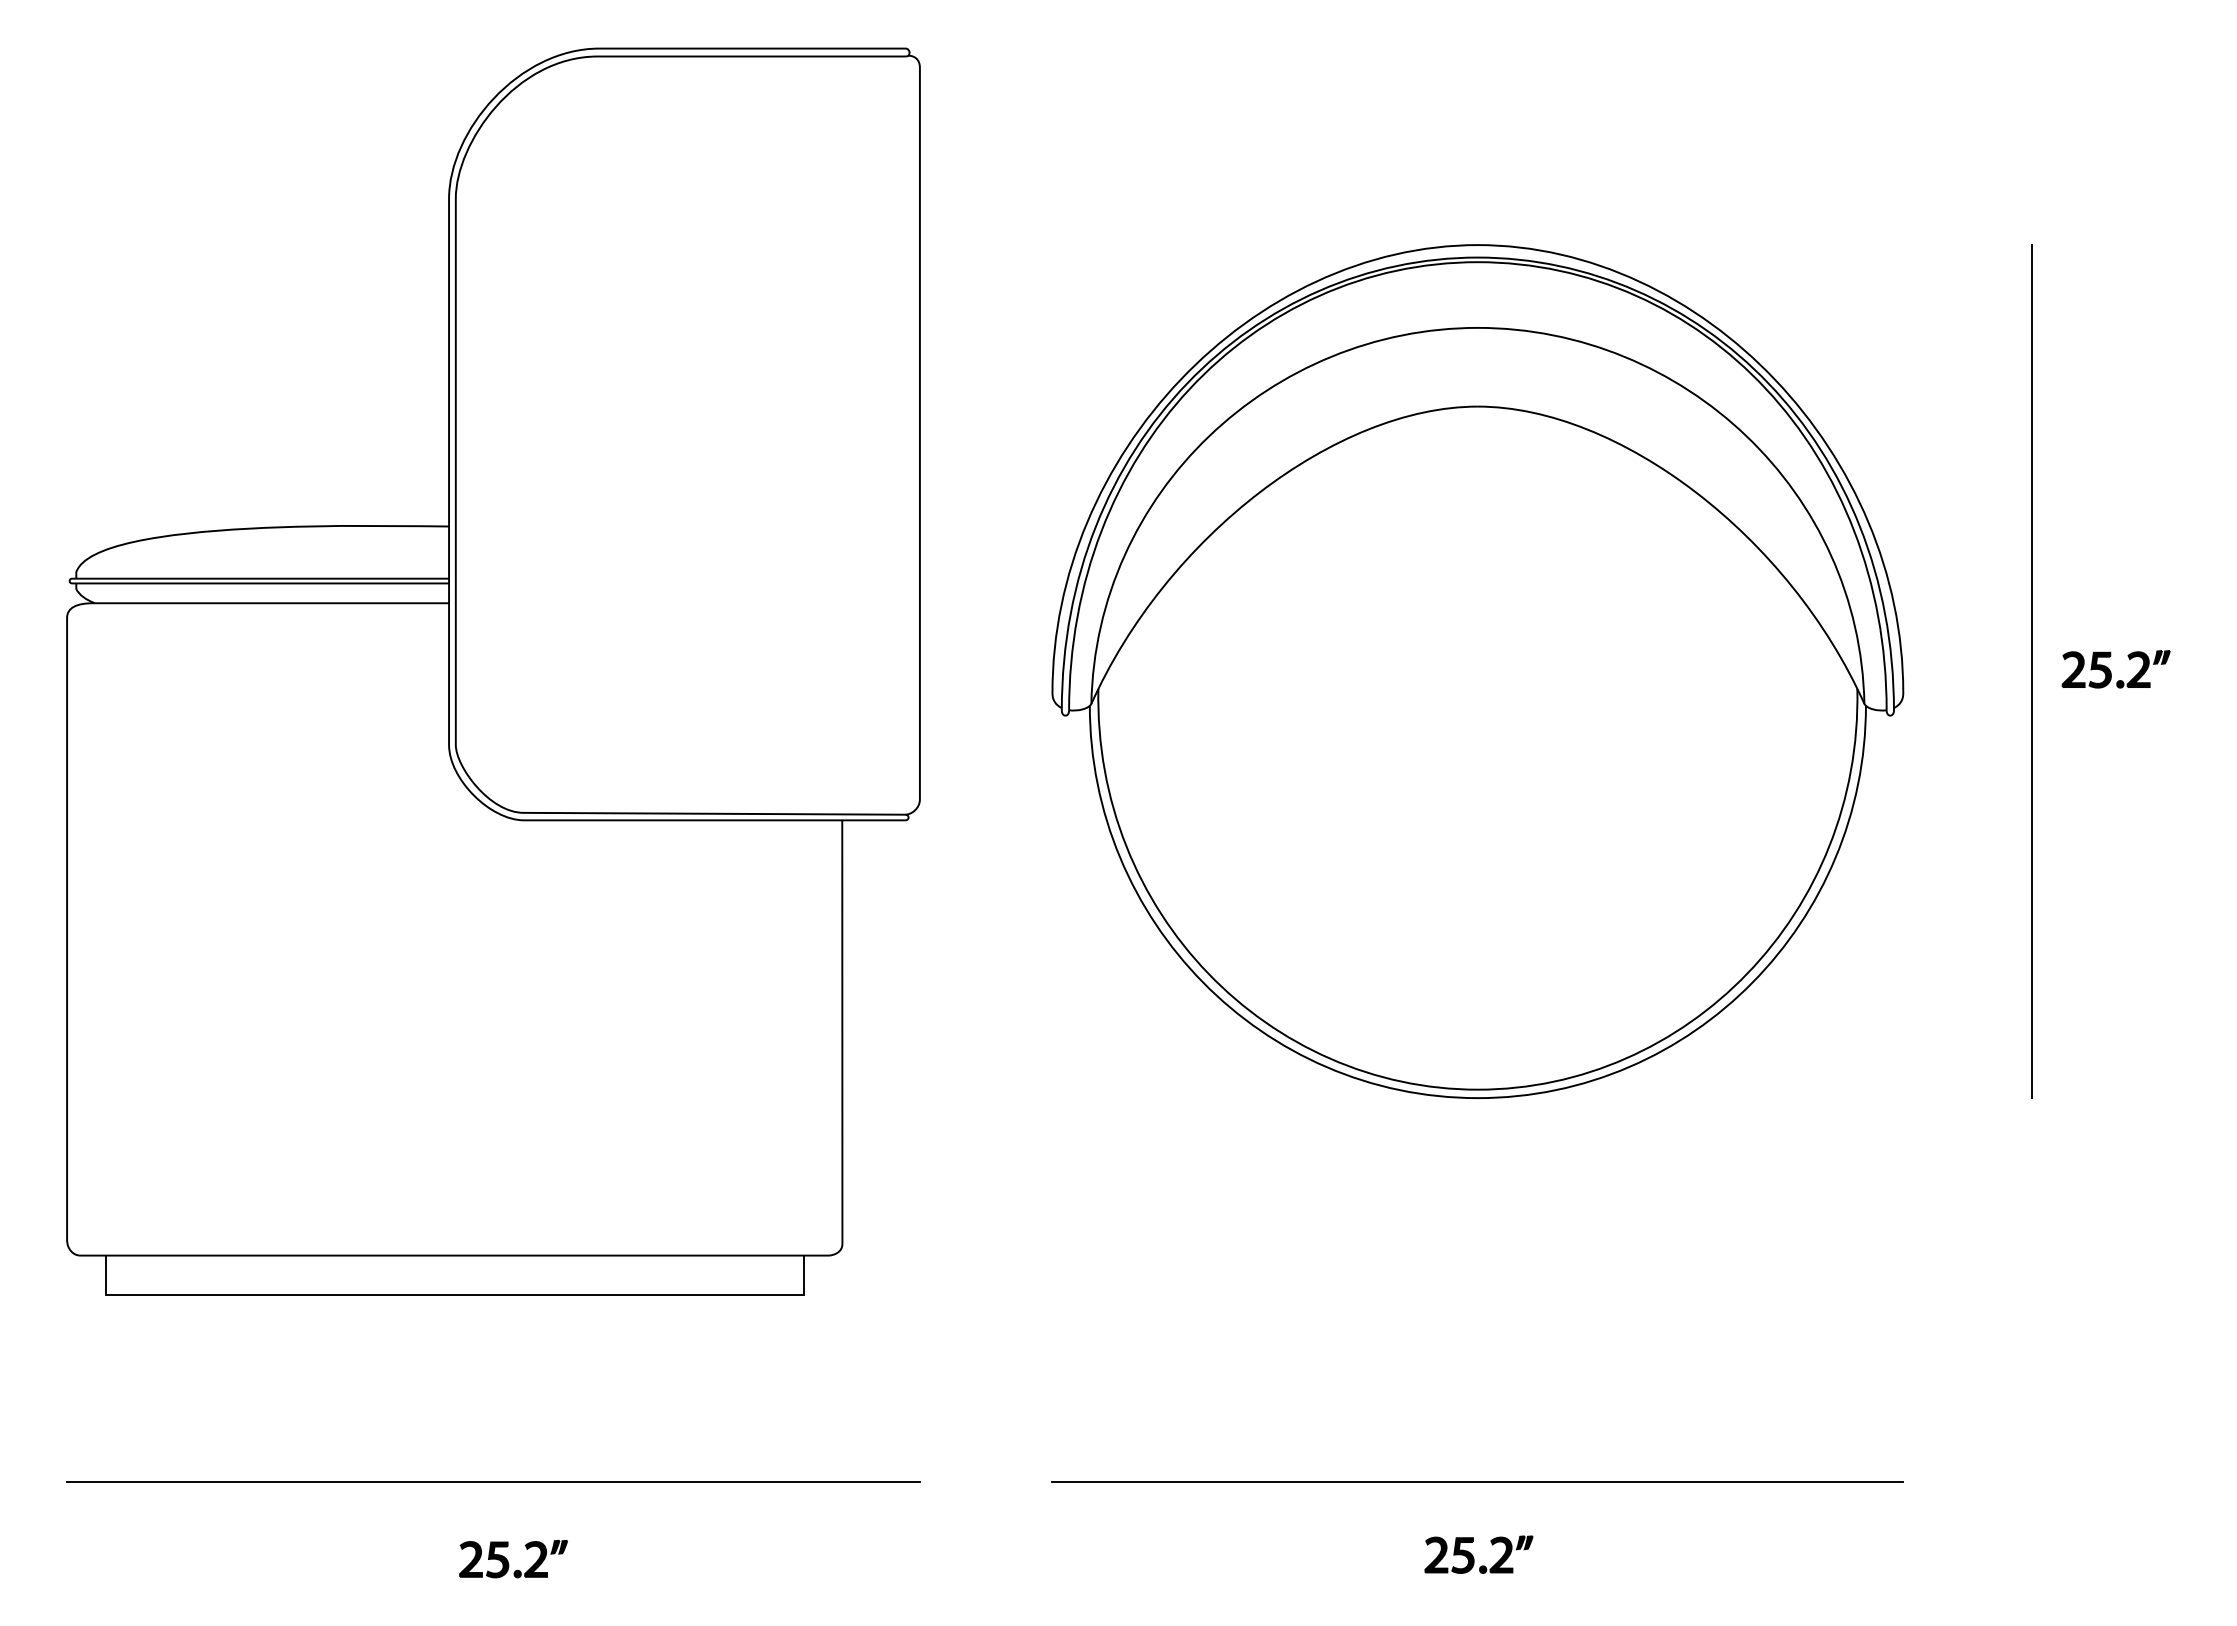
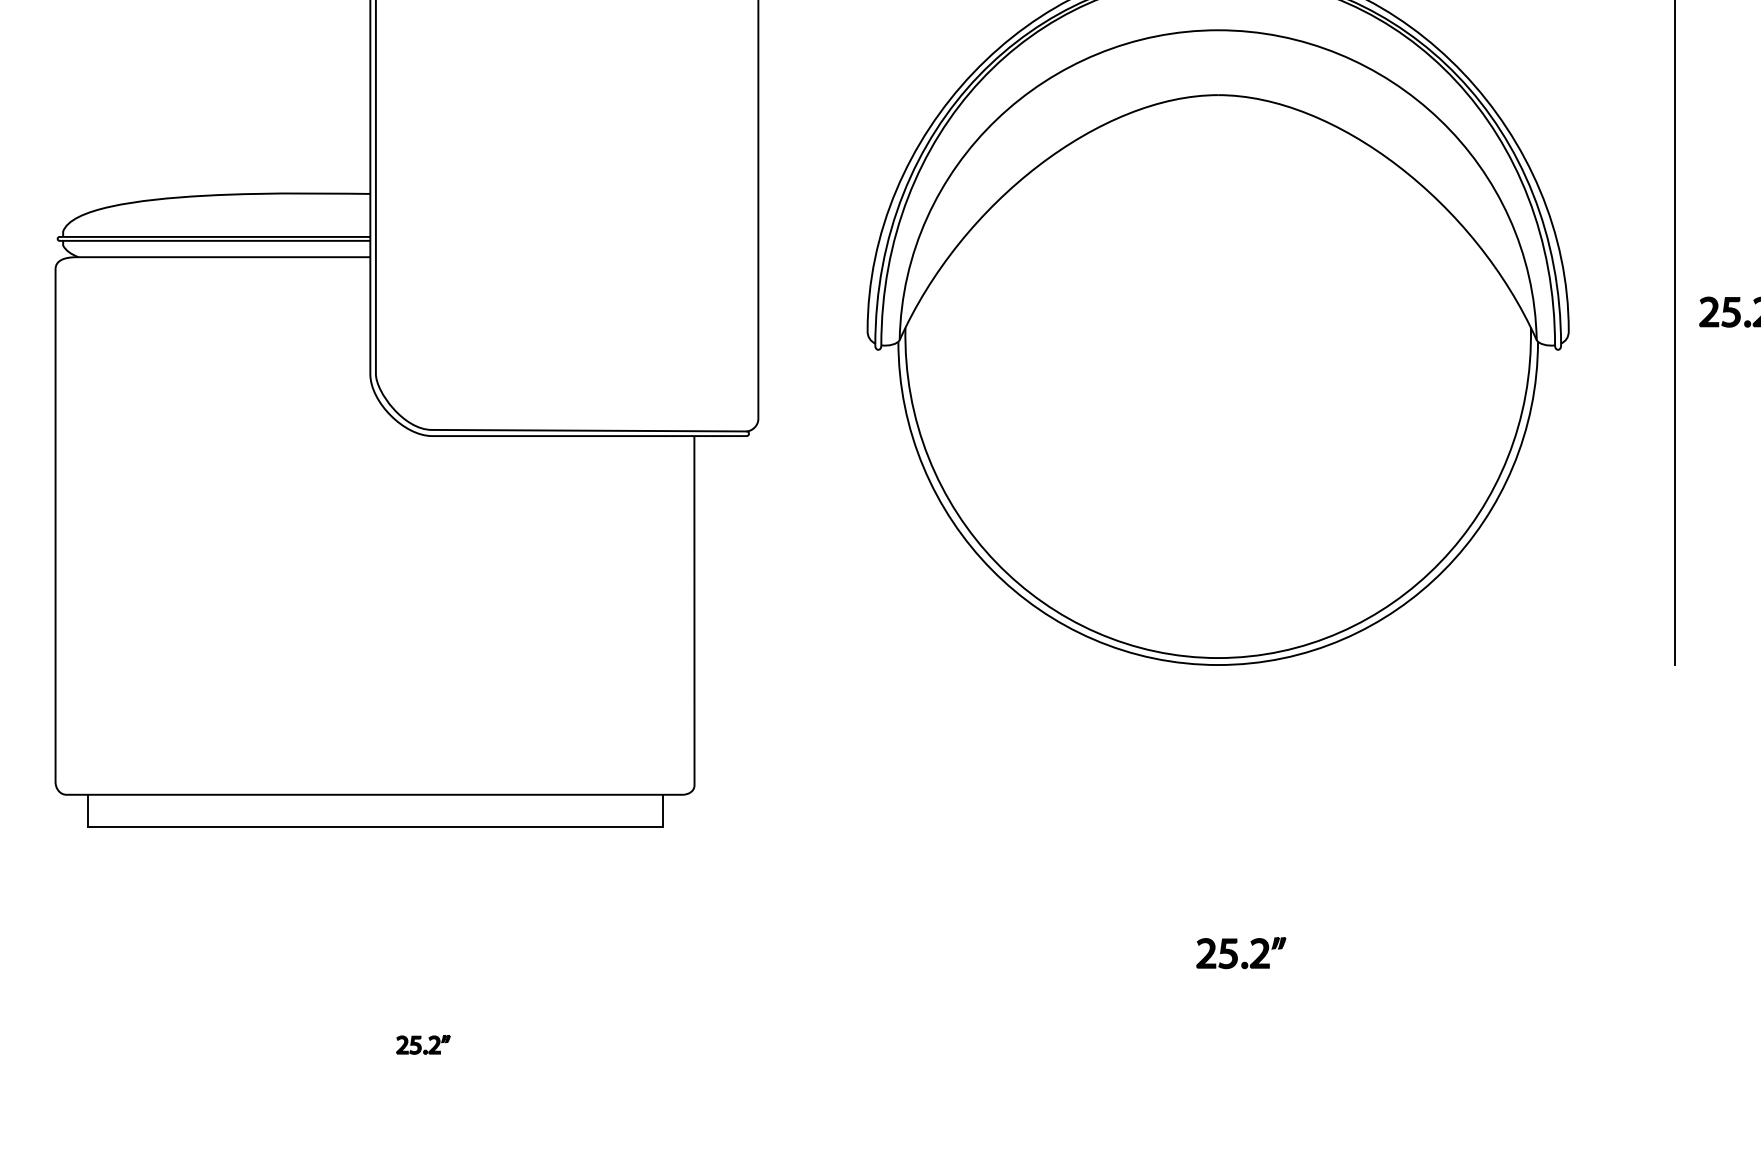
line: (493, 1481) -> (406, 980), removed
line: (1477, 1481) -> (1217, 980), removed
part: (1478, 1554) -> (1240, 952), moved
part: (513, 1558) -> (423, 1044), size x0.6

